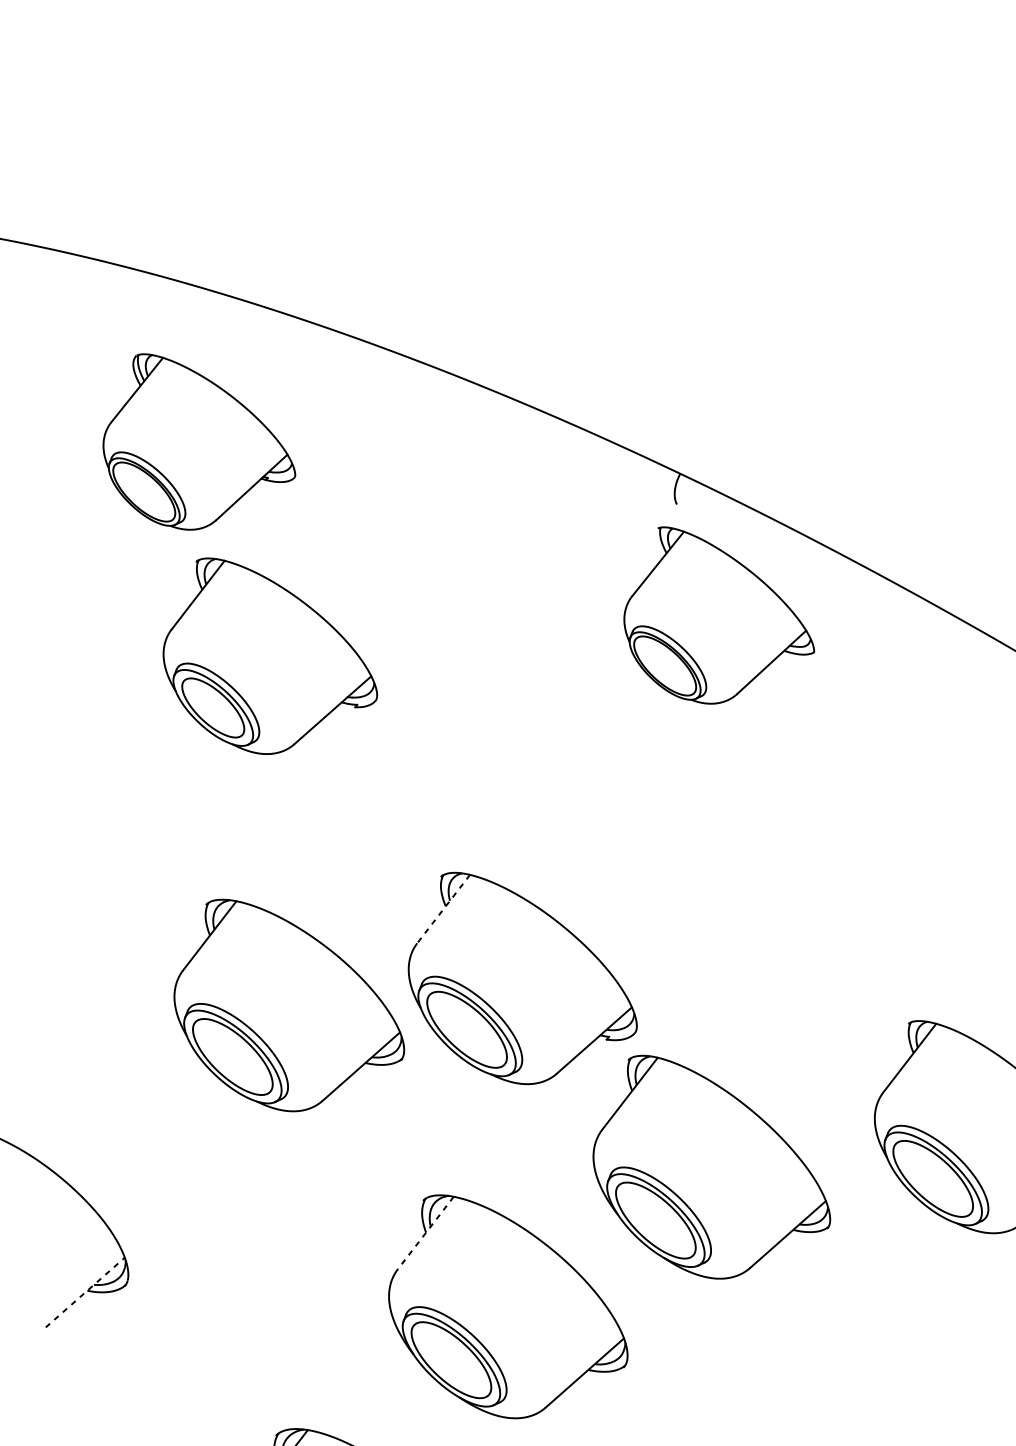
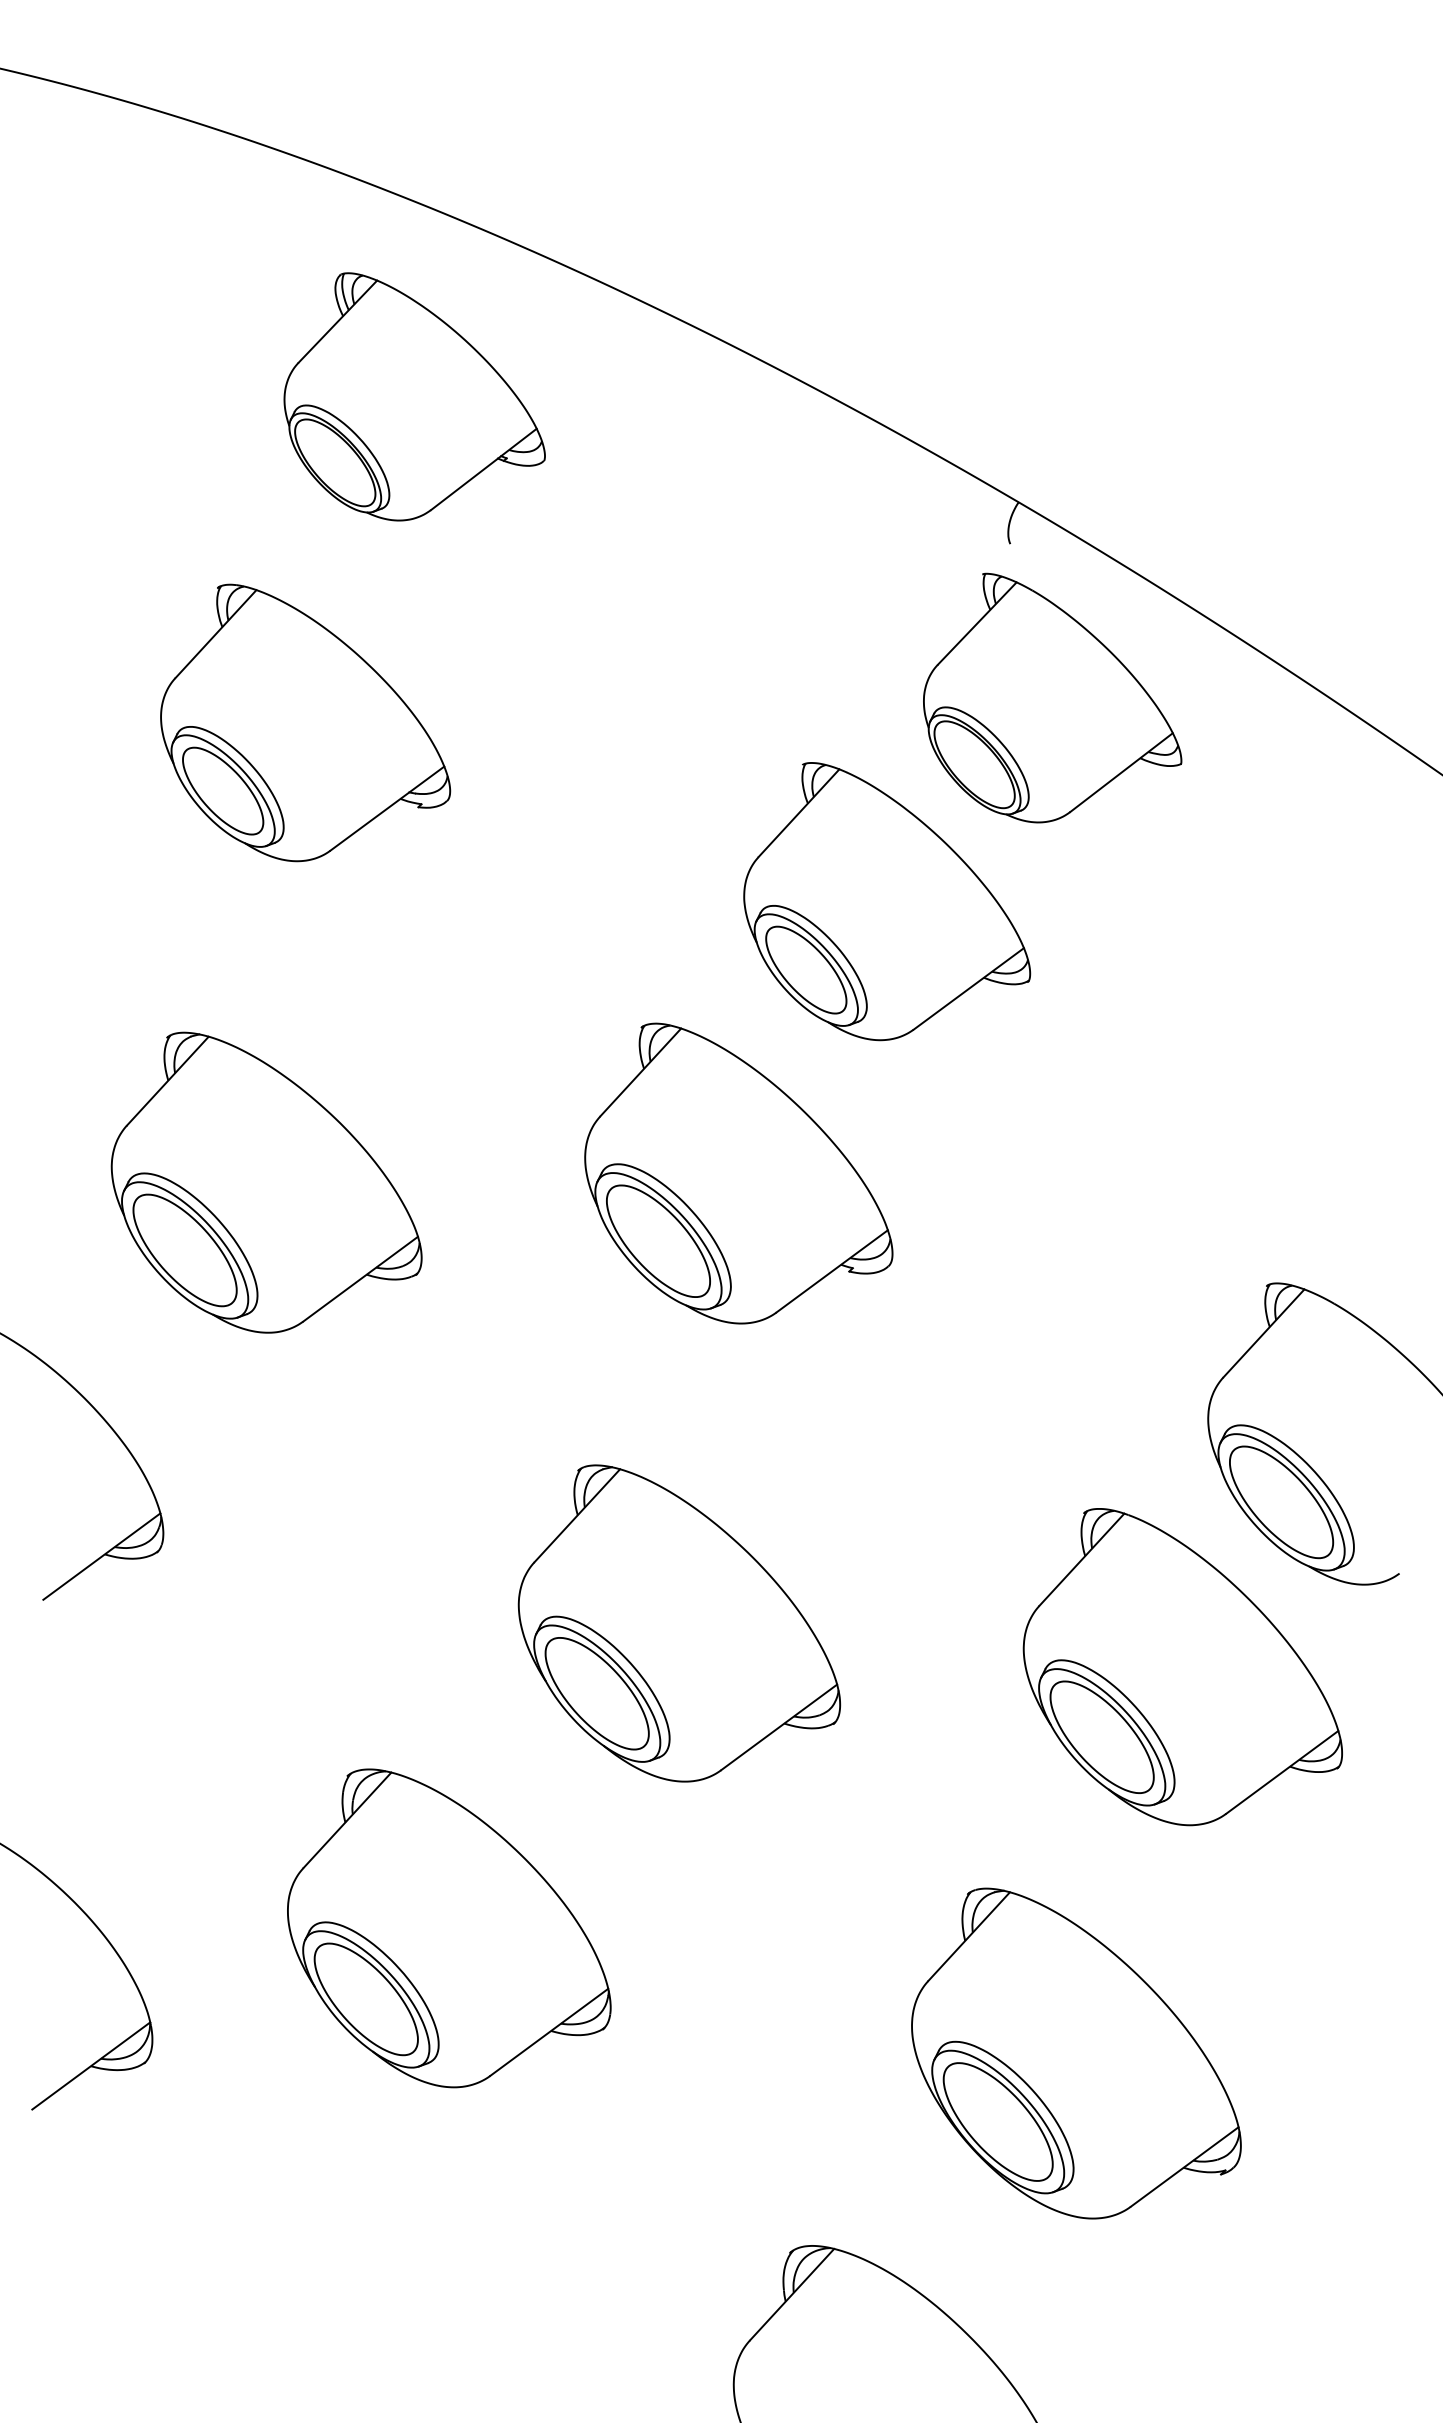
part: (197, 439) -> (414, 396), moved
part: (268, 653) -> (305, 722), moved
part: (610, 770) -> (887, 901), added
line: (443, 909) -> (640, 1072), dashed -> solid
part: (287, 1002) -> (266, 1182), moved
part: (709, 1165) -> (1182, 1667), moved
line: (425, 1233) -> (576, 1516), dashed -> solid
line: (85, 1292) -> (101, 1556), dashed -> solid

